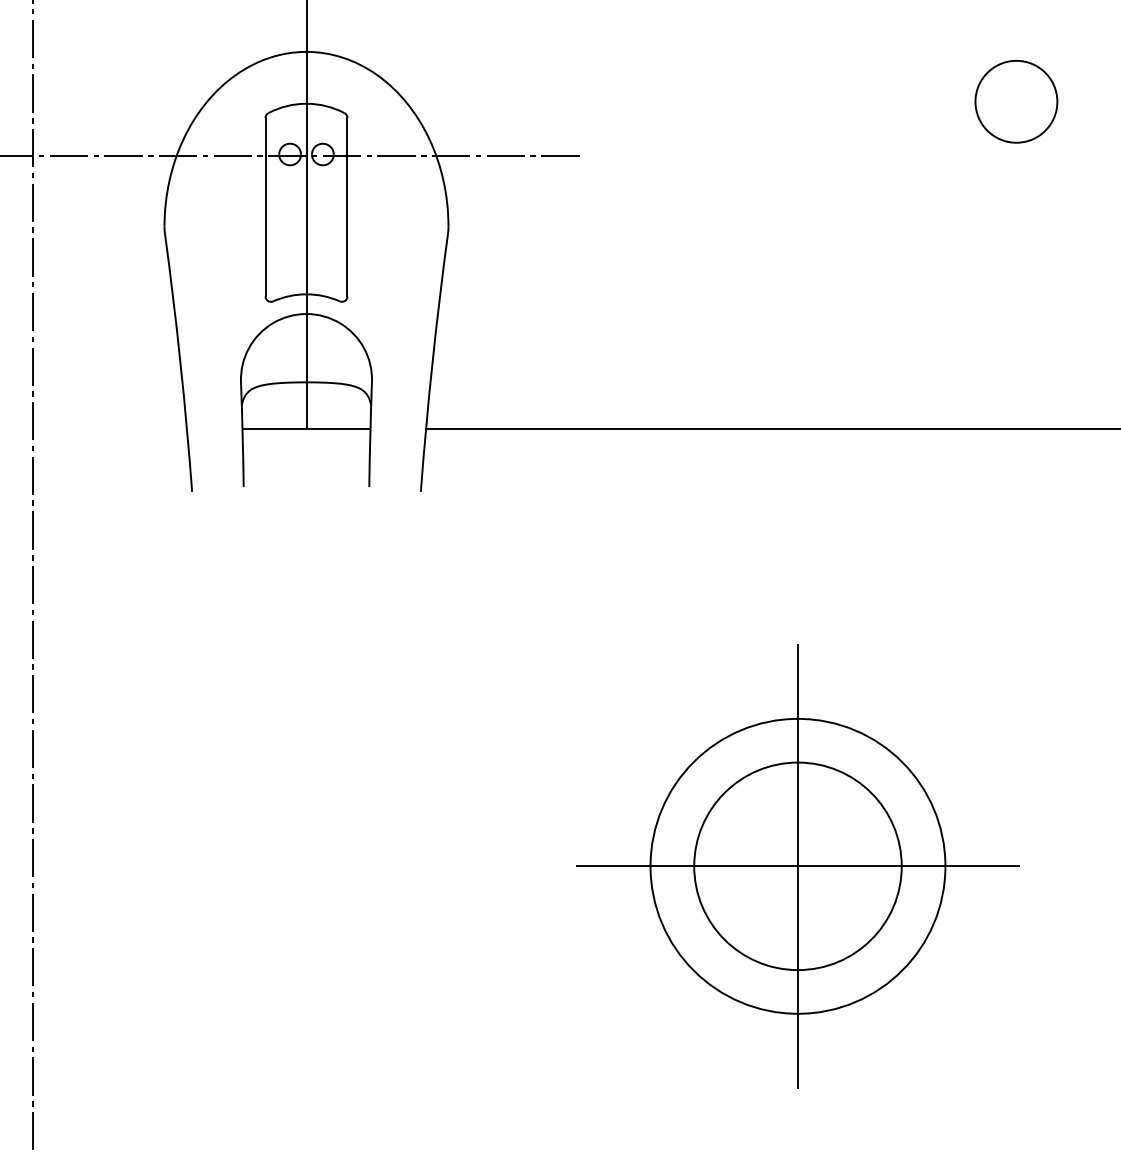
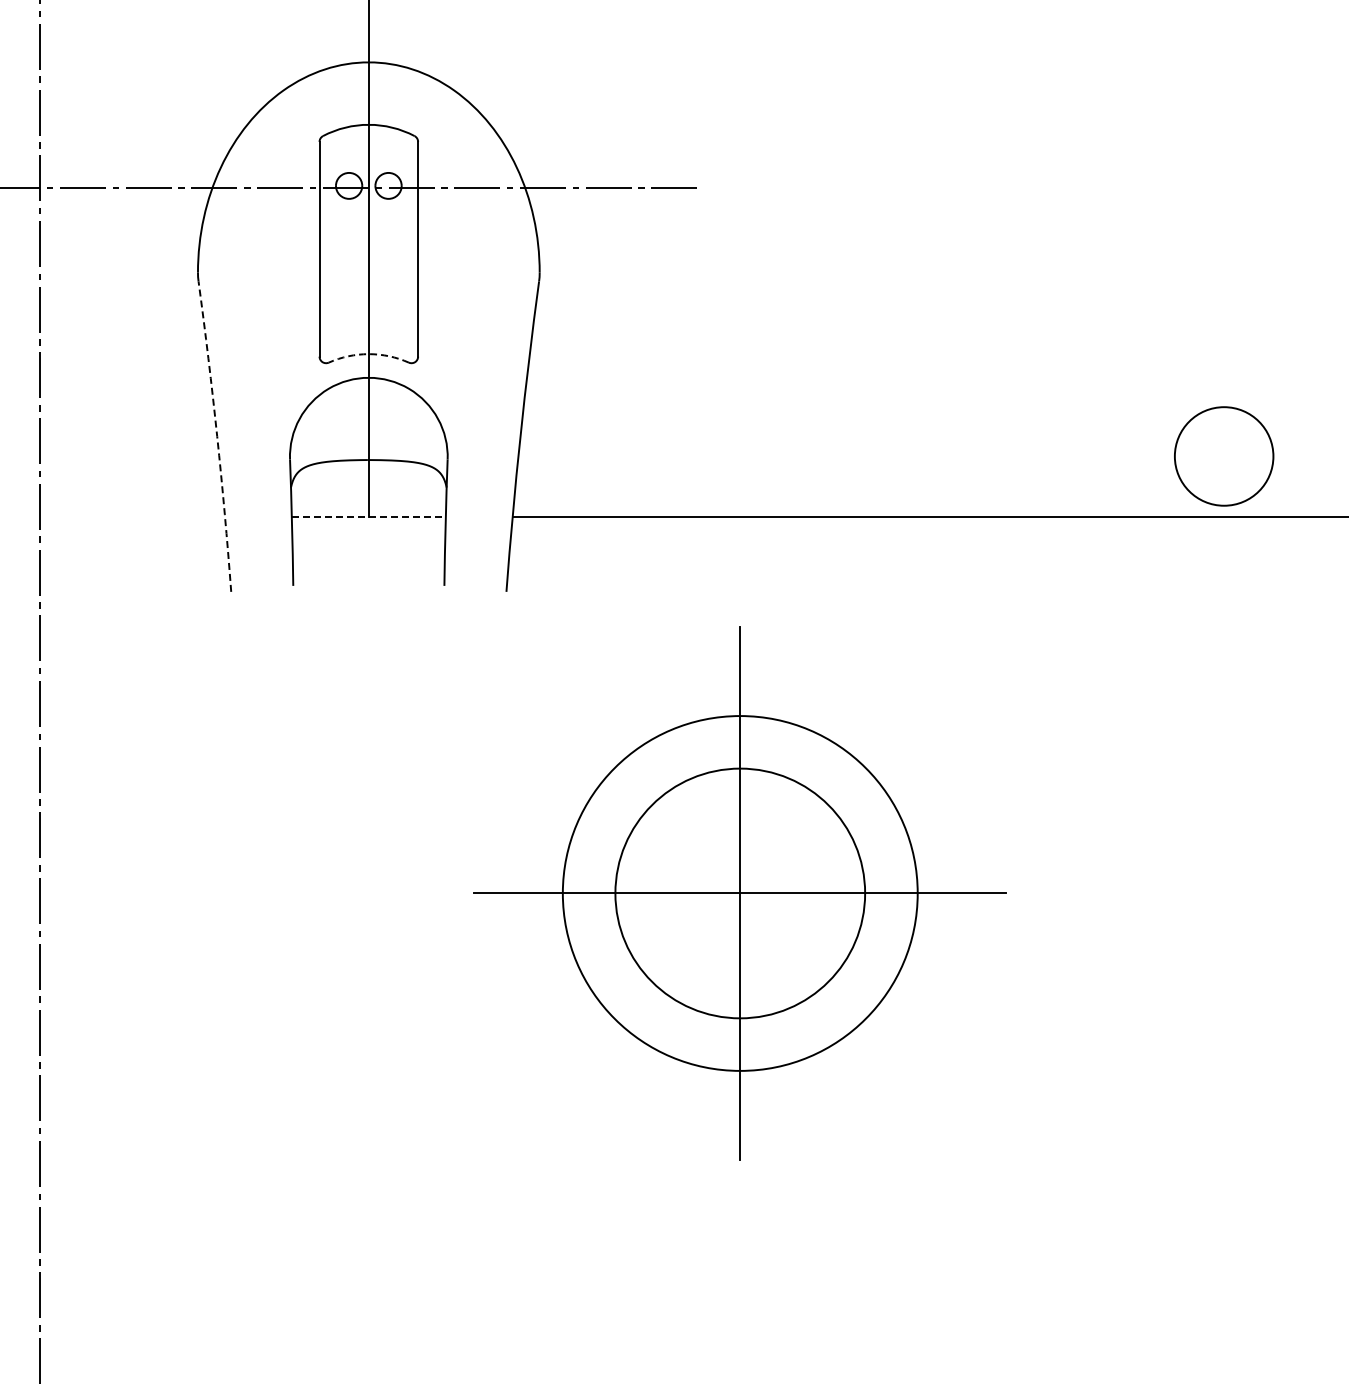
circle: (1016, 101) -> (1224, 456), moved
arc: (306, 294) -> (368, 354), solid -> dashed
arc: (180, 362) -> (217, 436), solid -> dashed
line: (306, 429) -> (368, 516), solid -> dashed
part: (797, 866) -> (739, 893), moved

